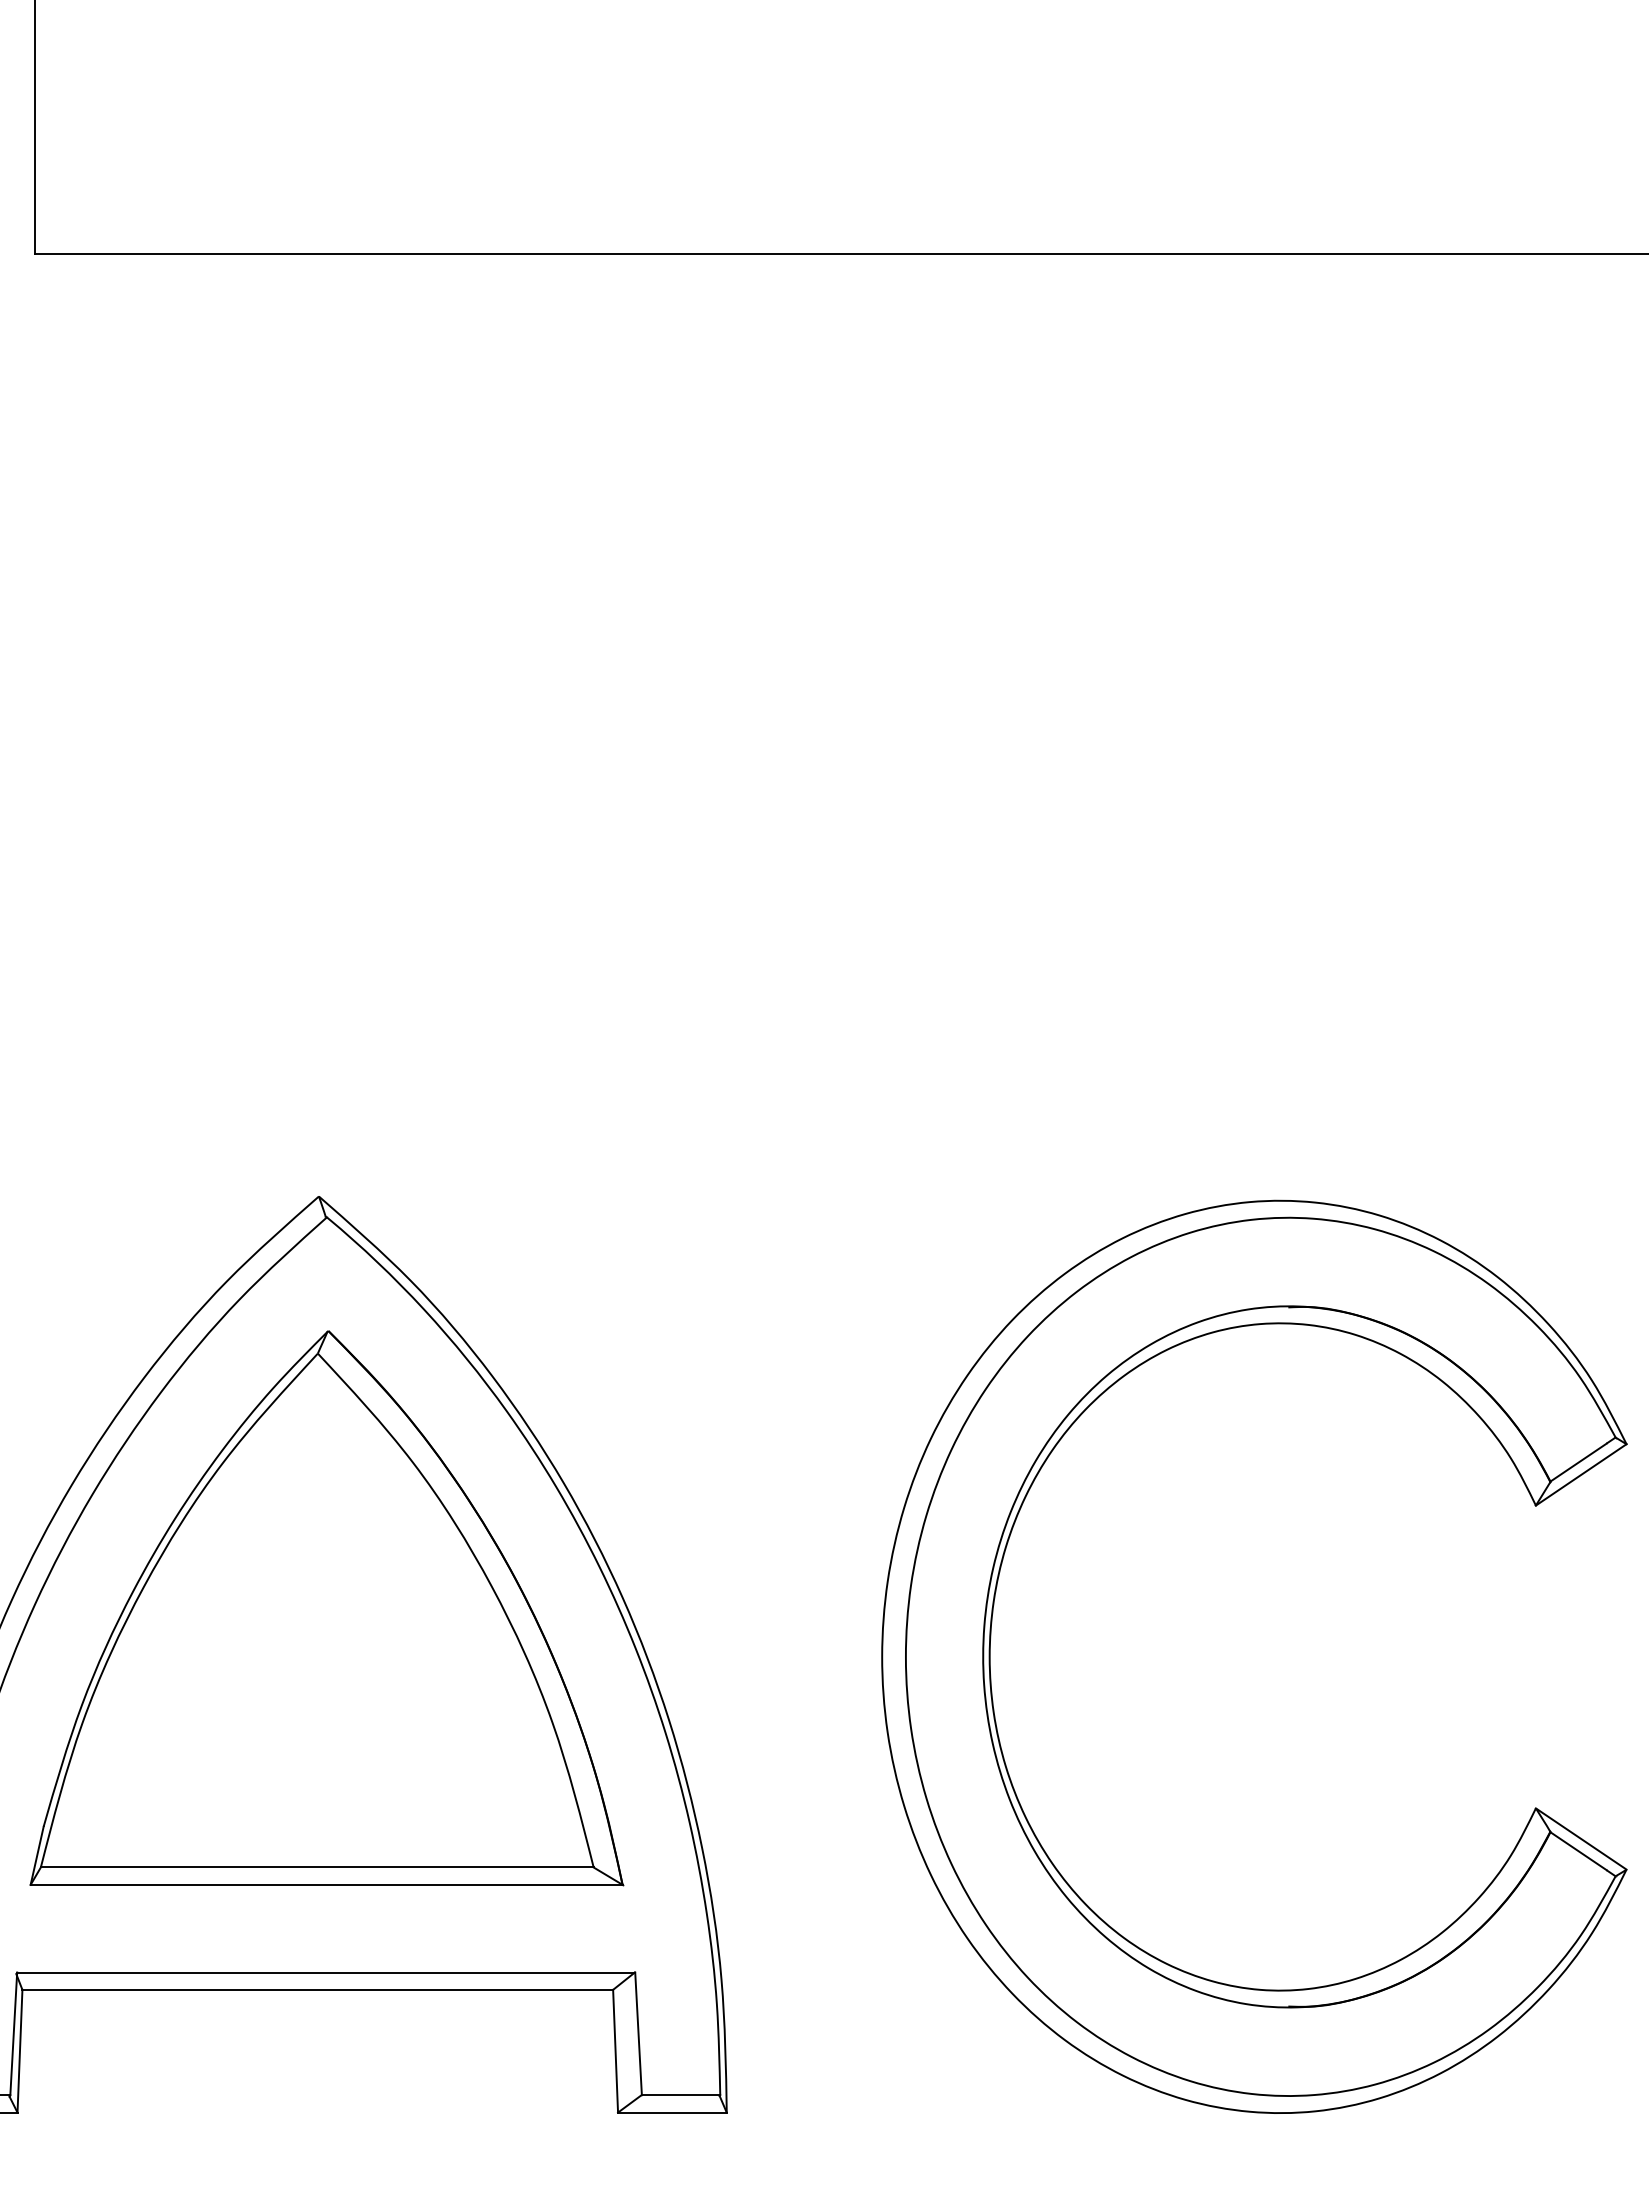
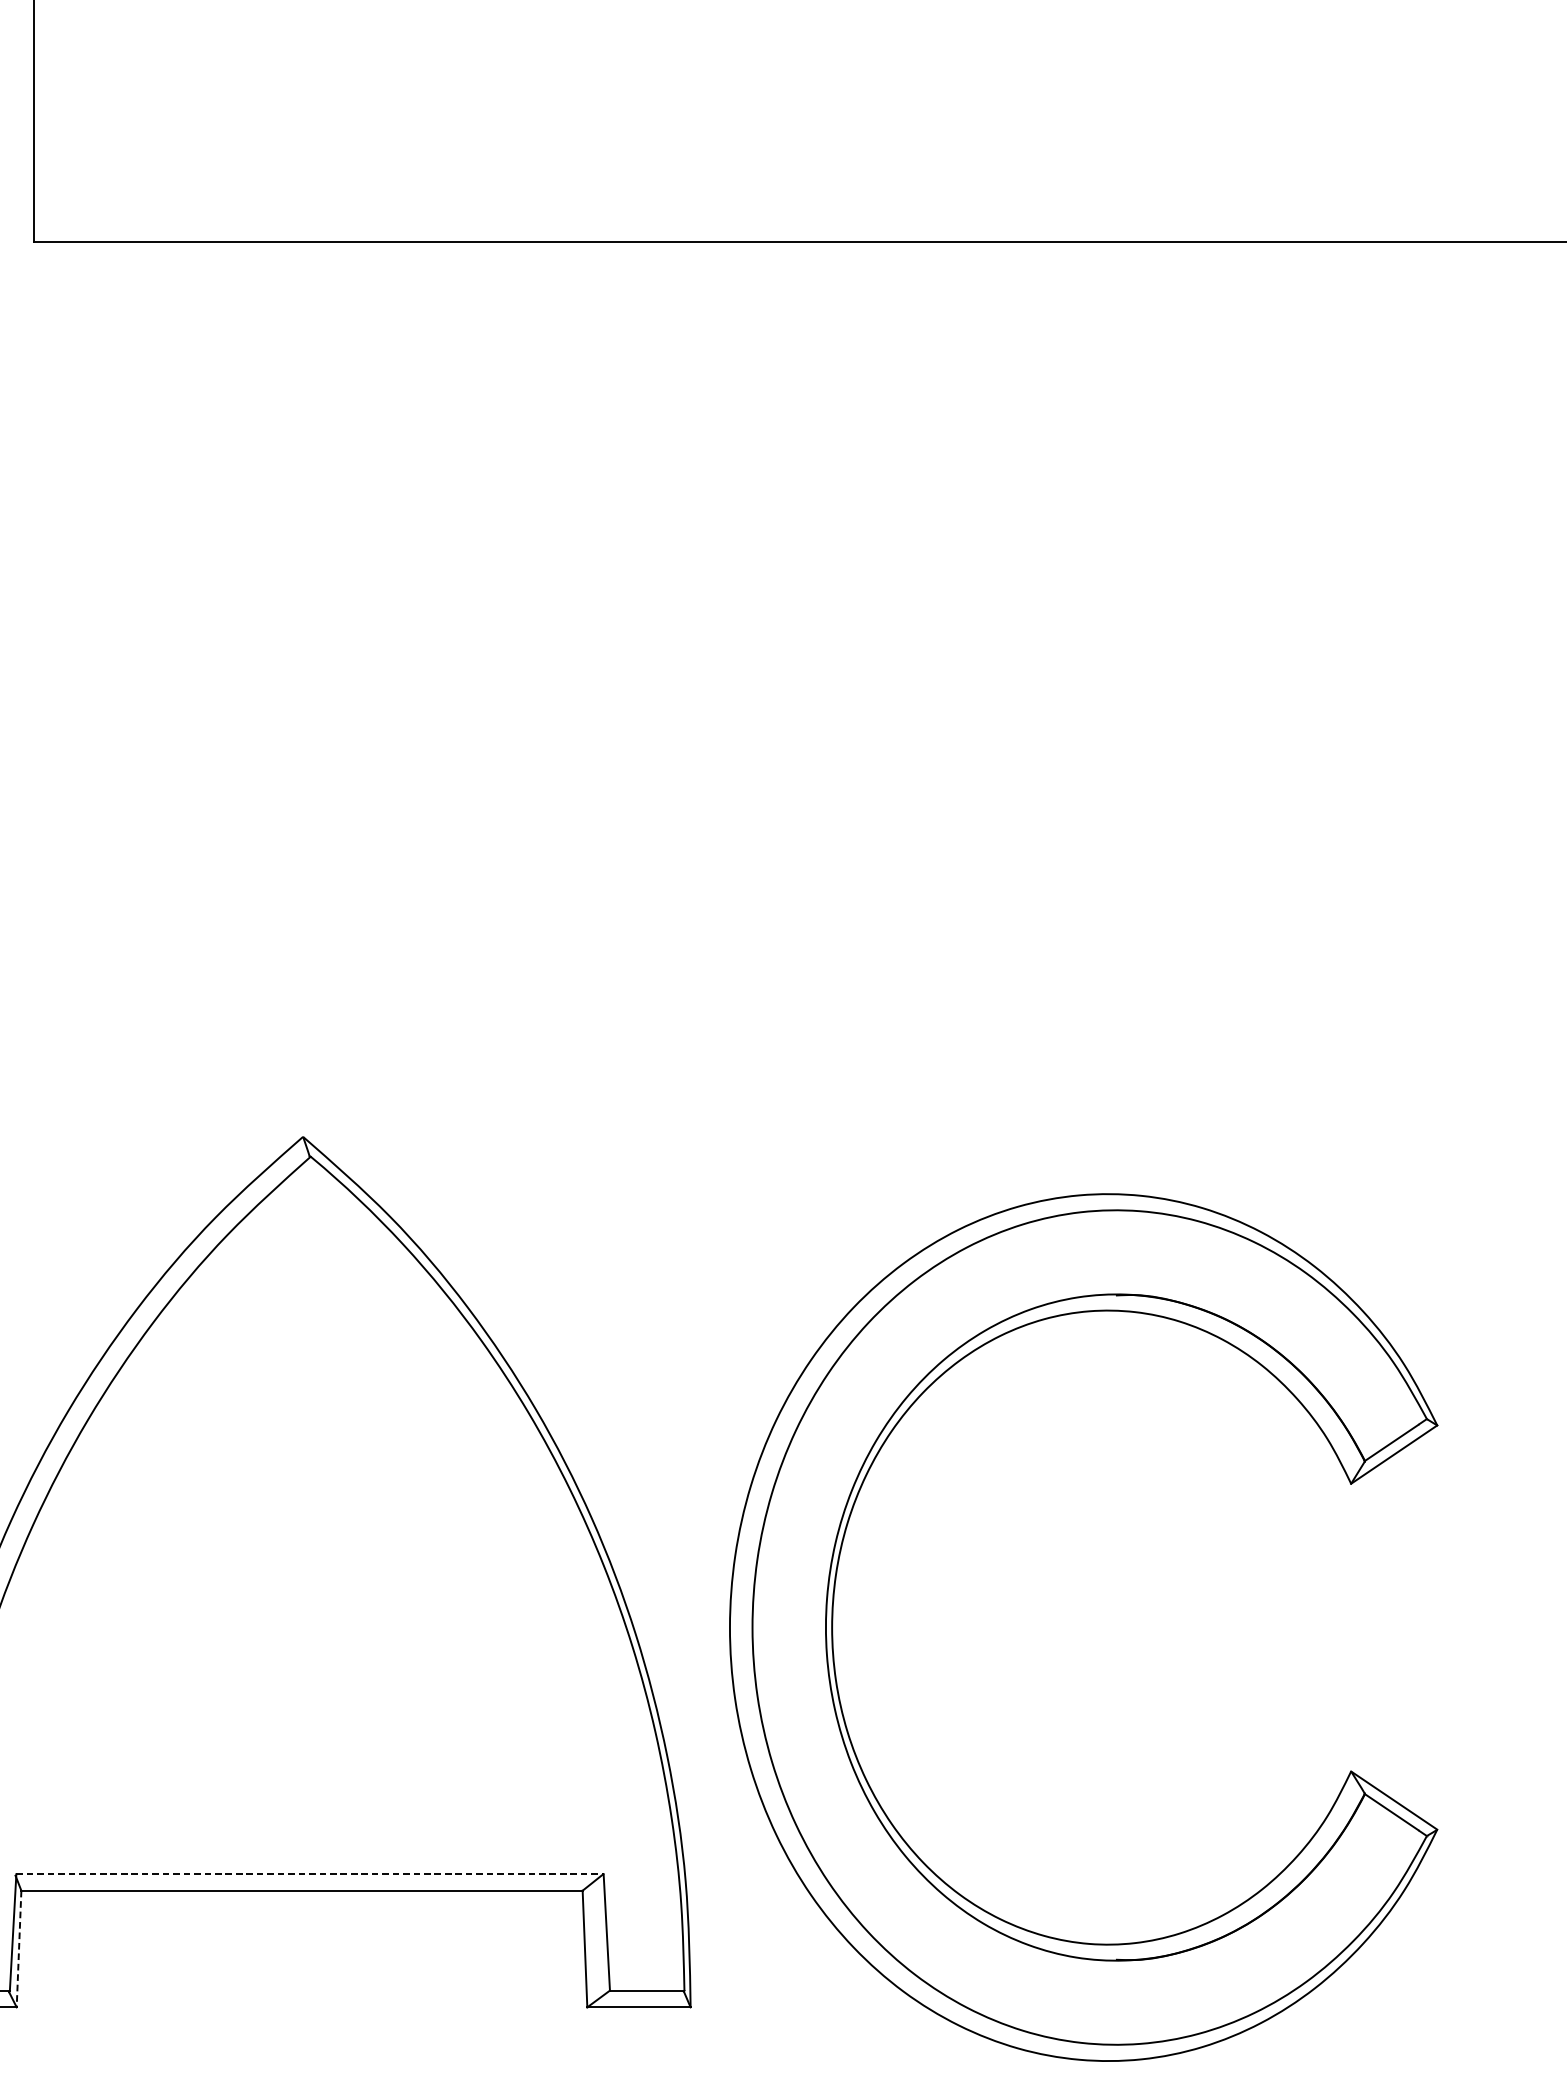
part: (326, 1608) -> (310, 1528), removed
part: (991, 1637) -> (833, 1609), moved
line: (326, 1972) -> (310, 1874), solid -> dashed
line: (19, 2051) -> (18, 1949), solid -> dashed

